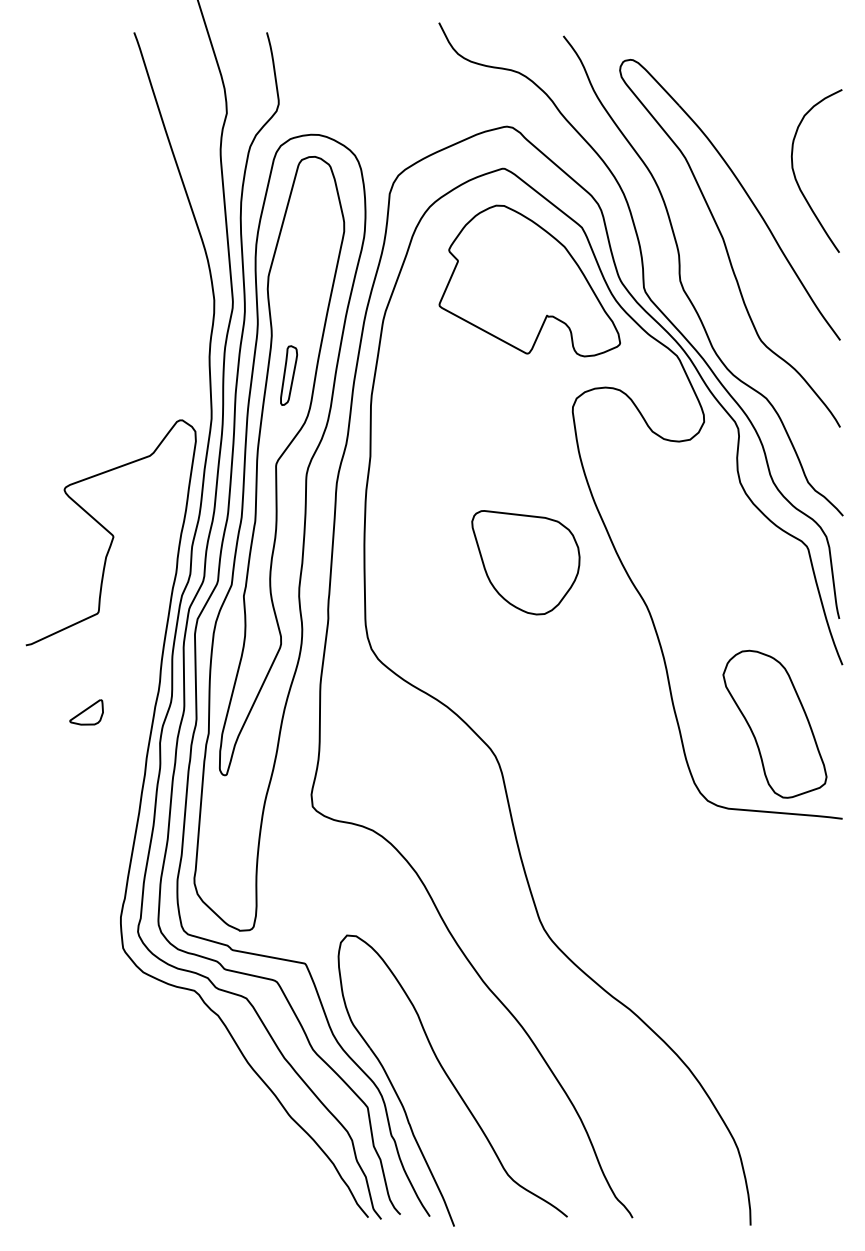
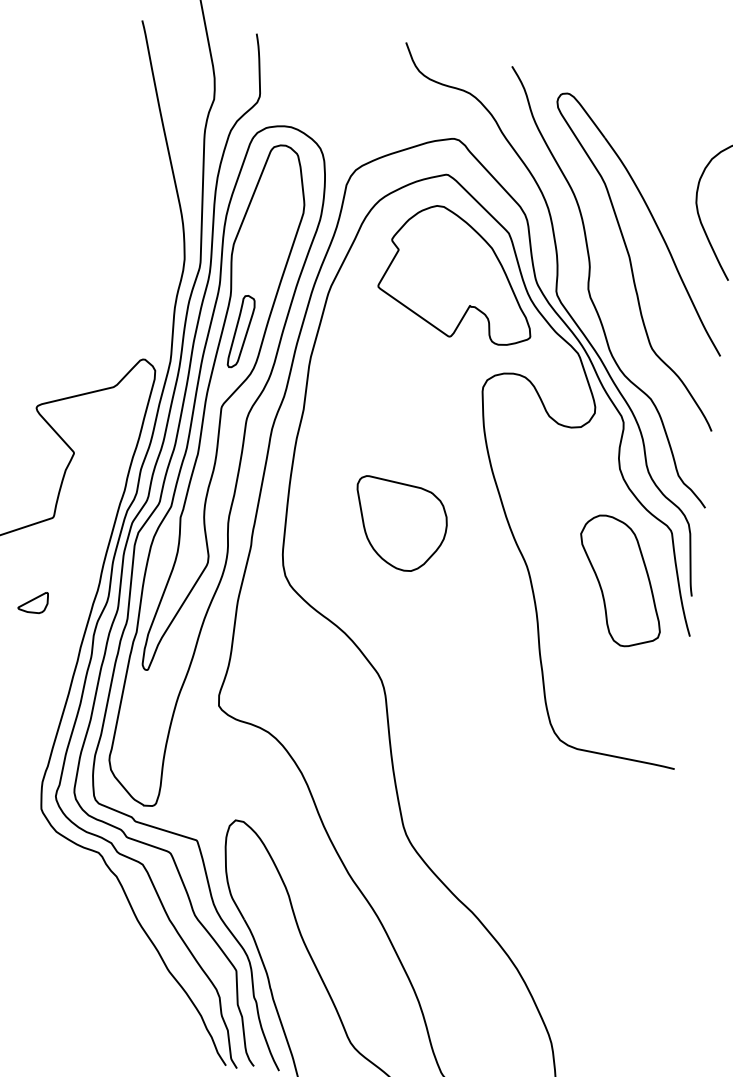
part: (288, 375) -> (241, 331), size x1.43
part: (525, 562) -> (399, 524), moved
part: (774, 723) -> (620, 580), moved

